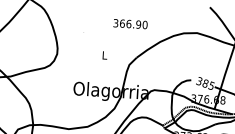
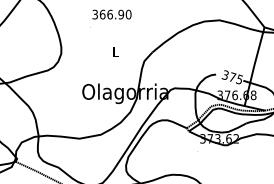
text: (130, 24) -> (111, 14), moved
text: (205, 83) -> (232, 77), 385 -> 375

